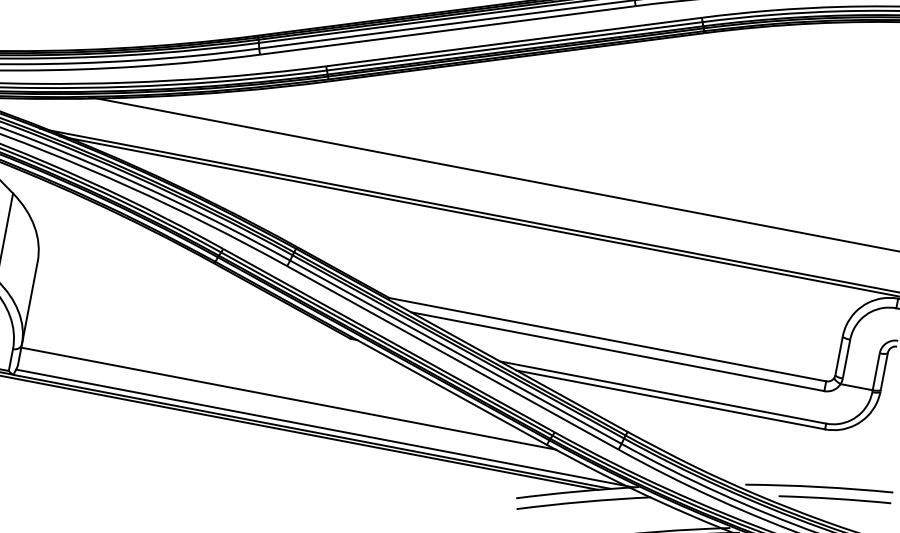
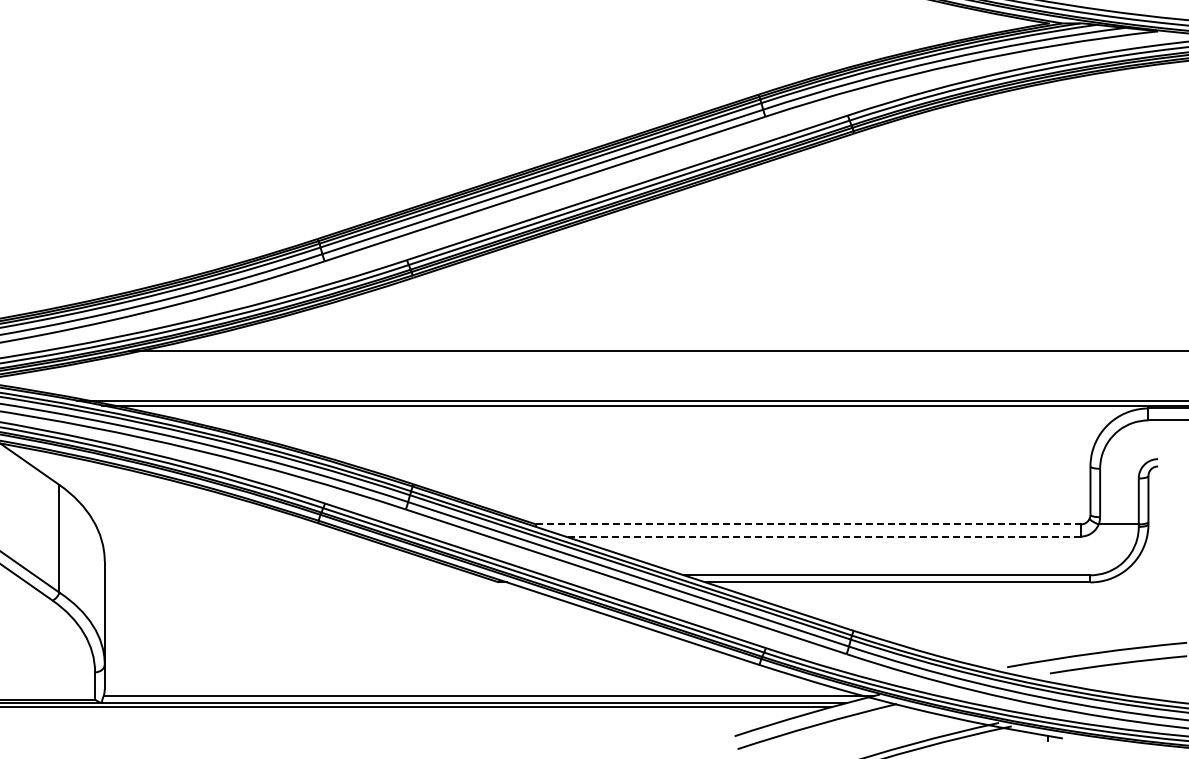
line: (607, 339) -> (808, 524), solid -> dashed
line: (617, 351) -> (823, 536), solid -> dashed
line: (289, 398) -> (438, 668), removed

